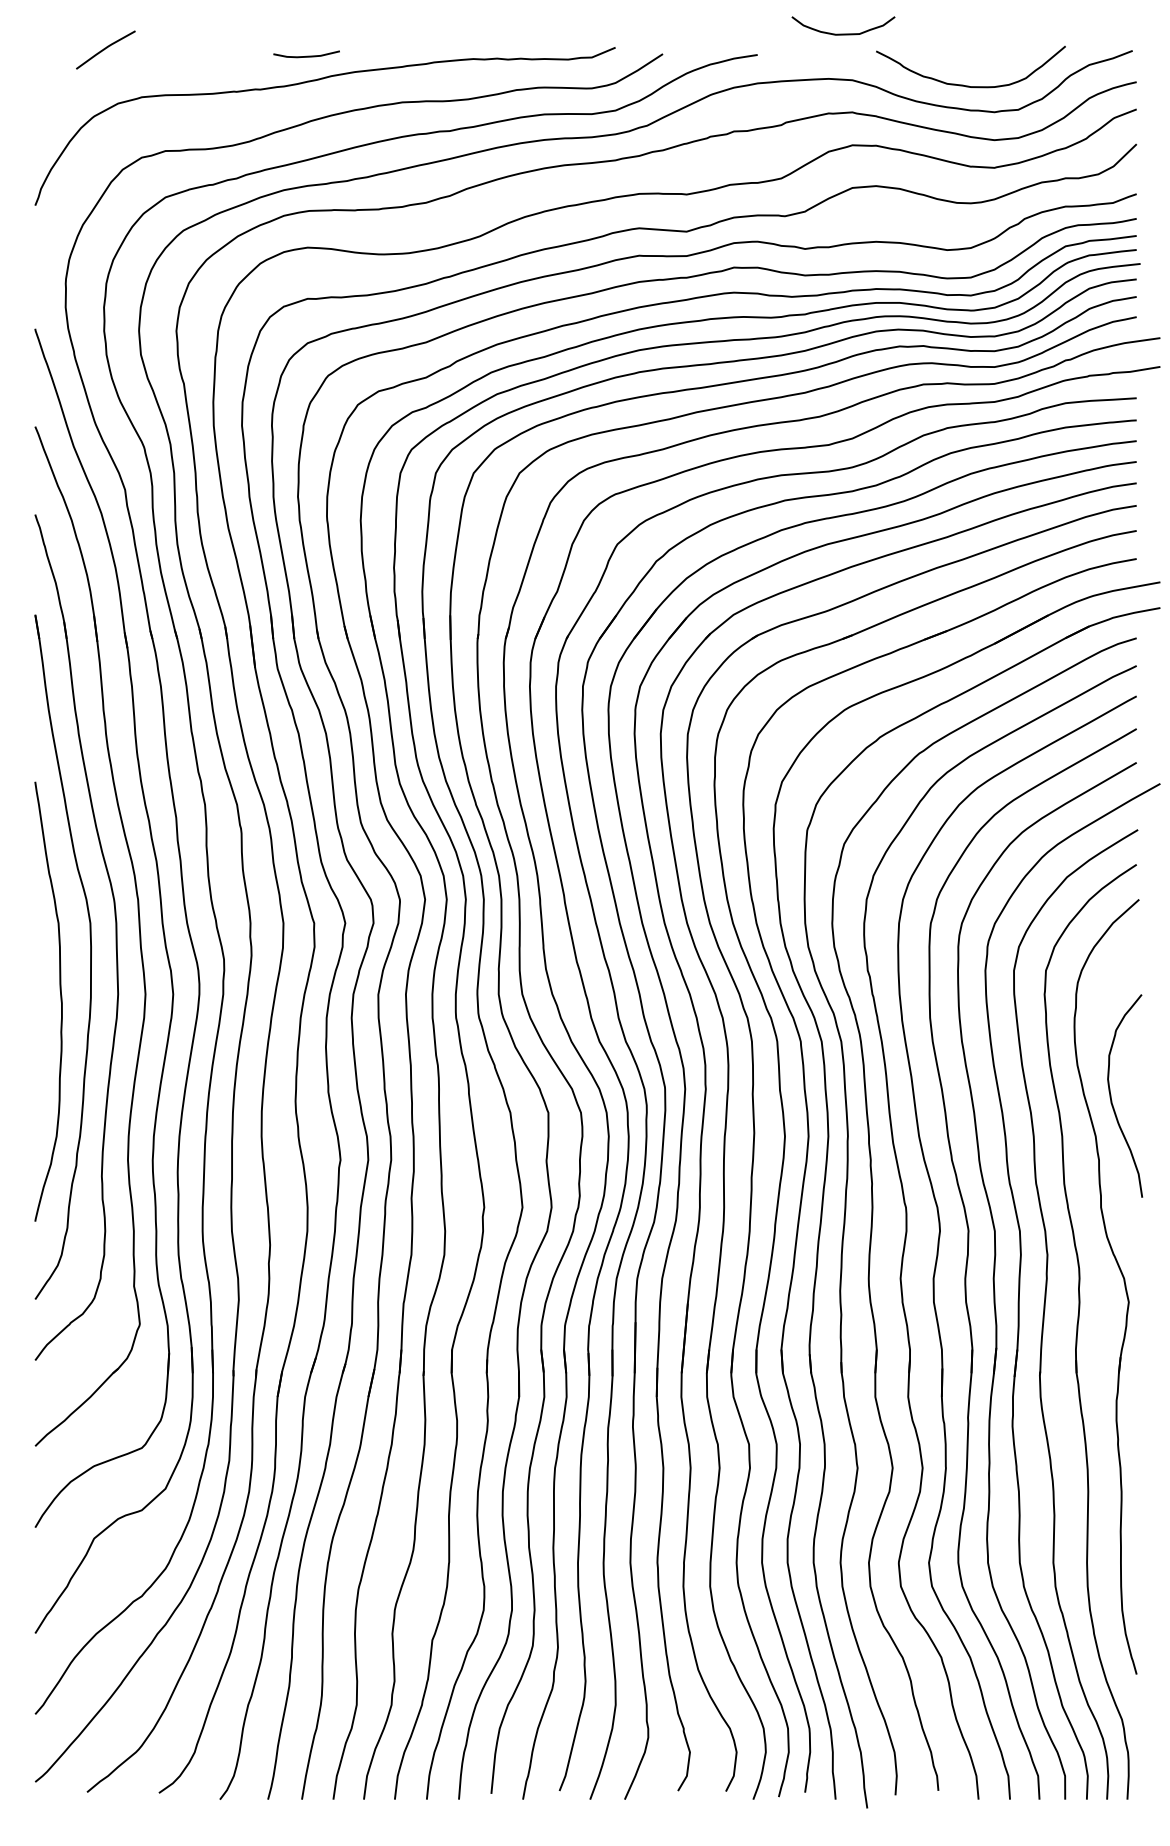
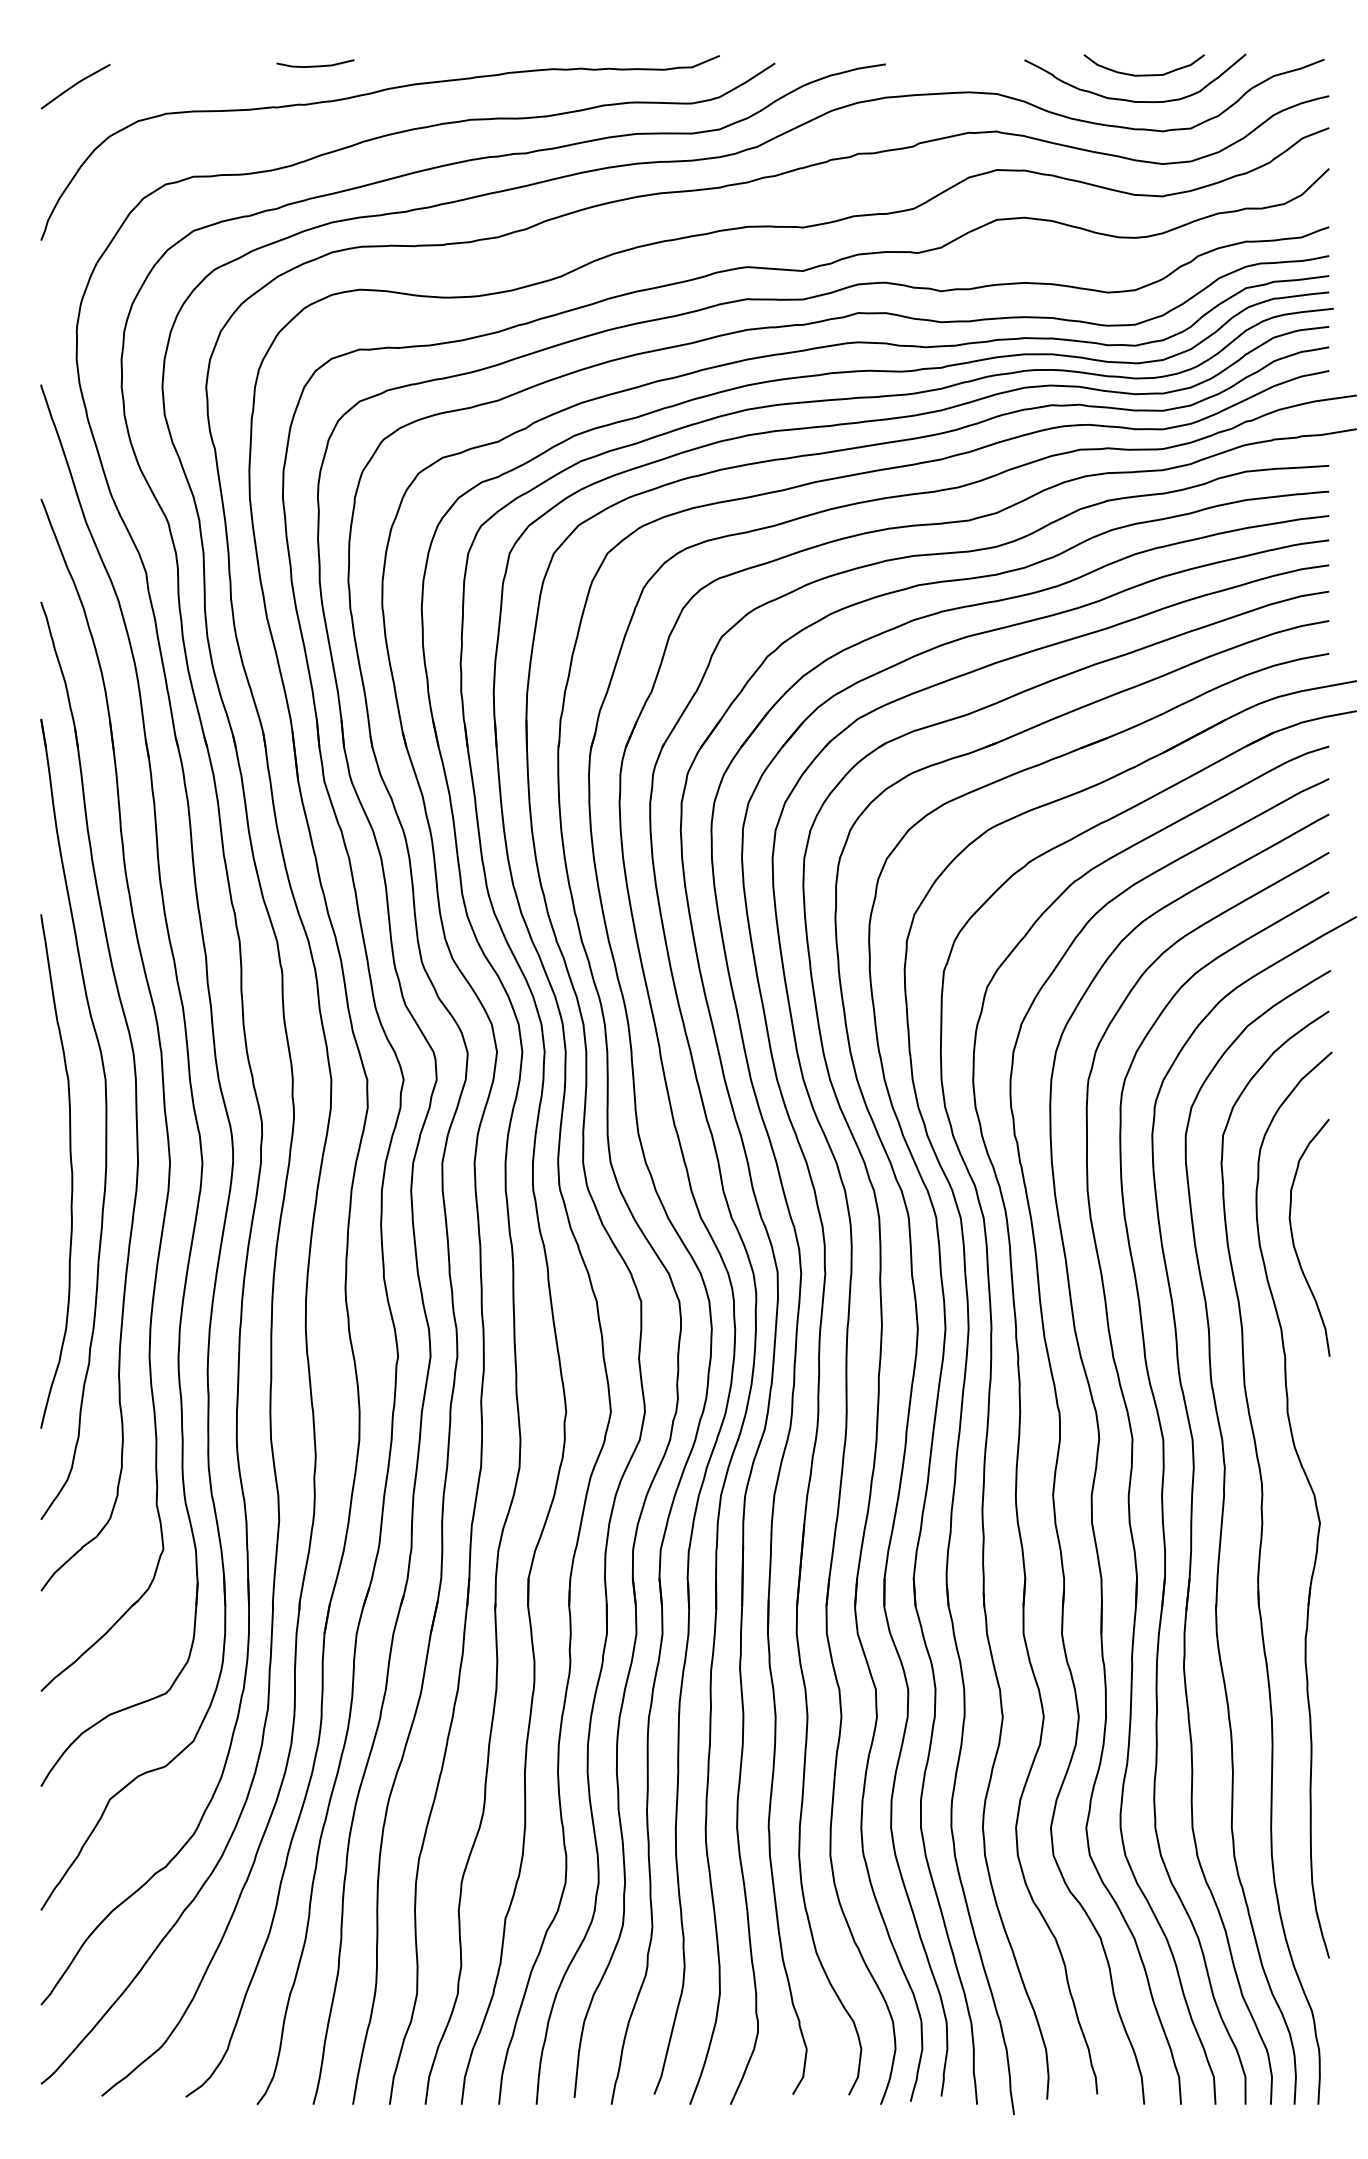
curve: (842, 33) -> (1143, 74), moved
line: (105, 49) -> (75, 85), moved
curve: (306, 55) -> (315, 65), moved
curve: (1112, 1100) -> (1294, 1242), moved

